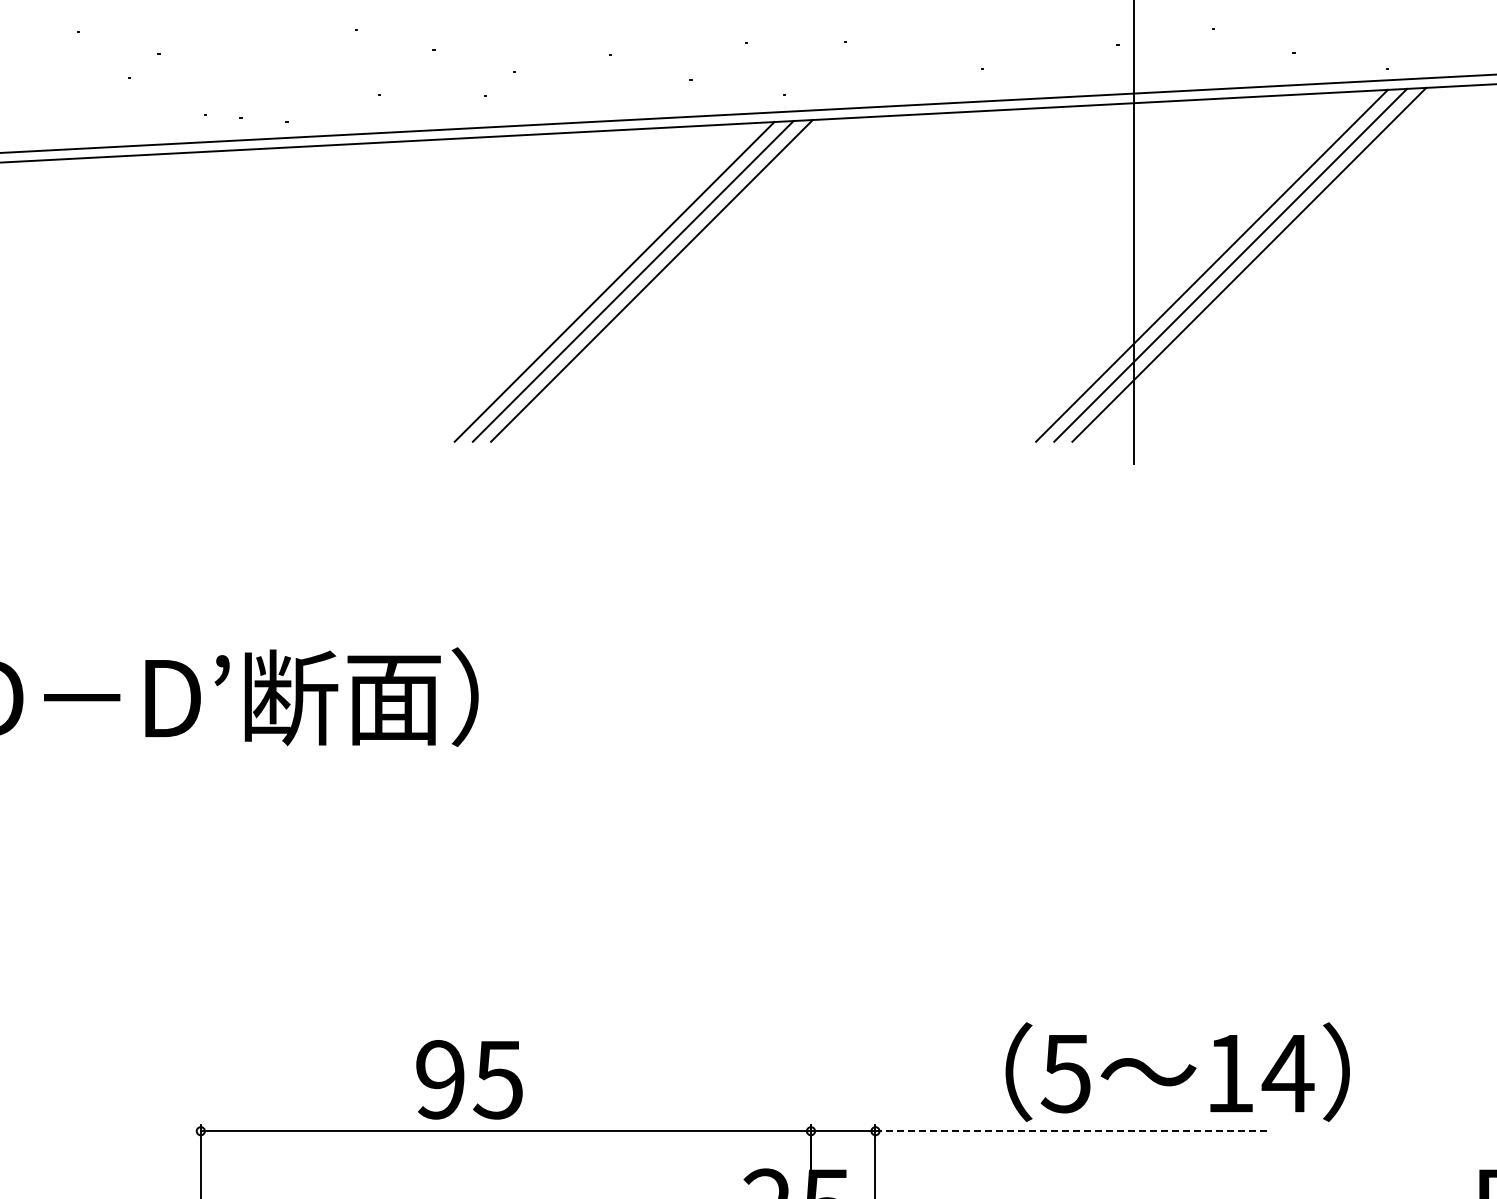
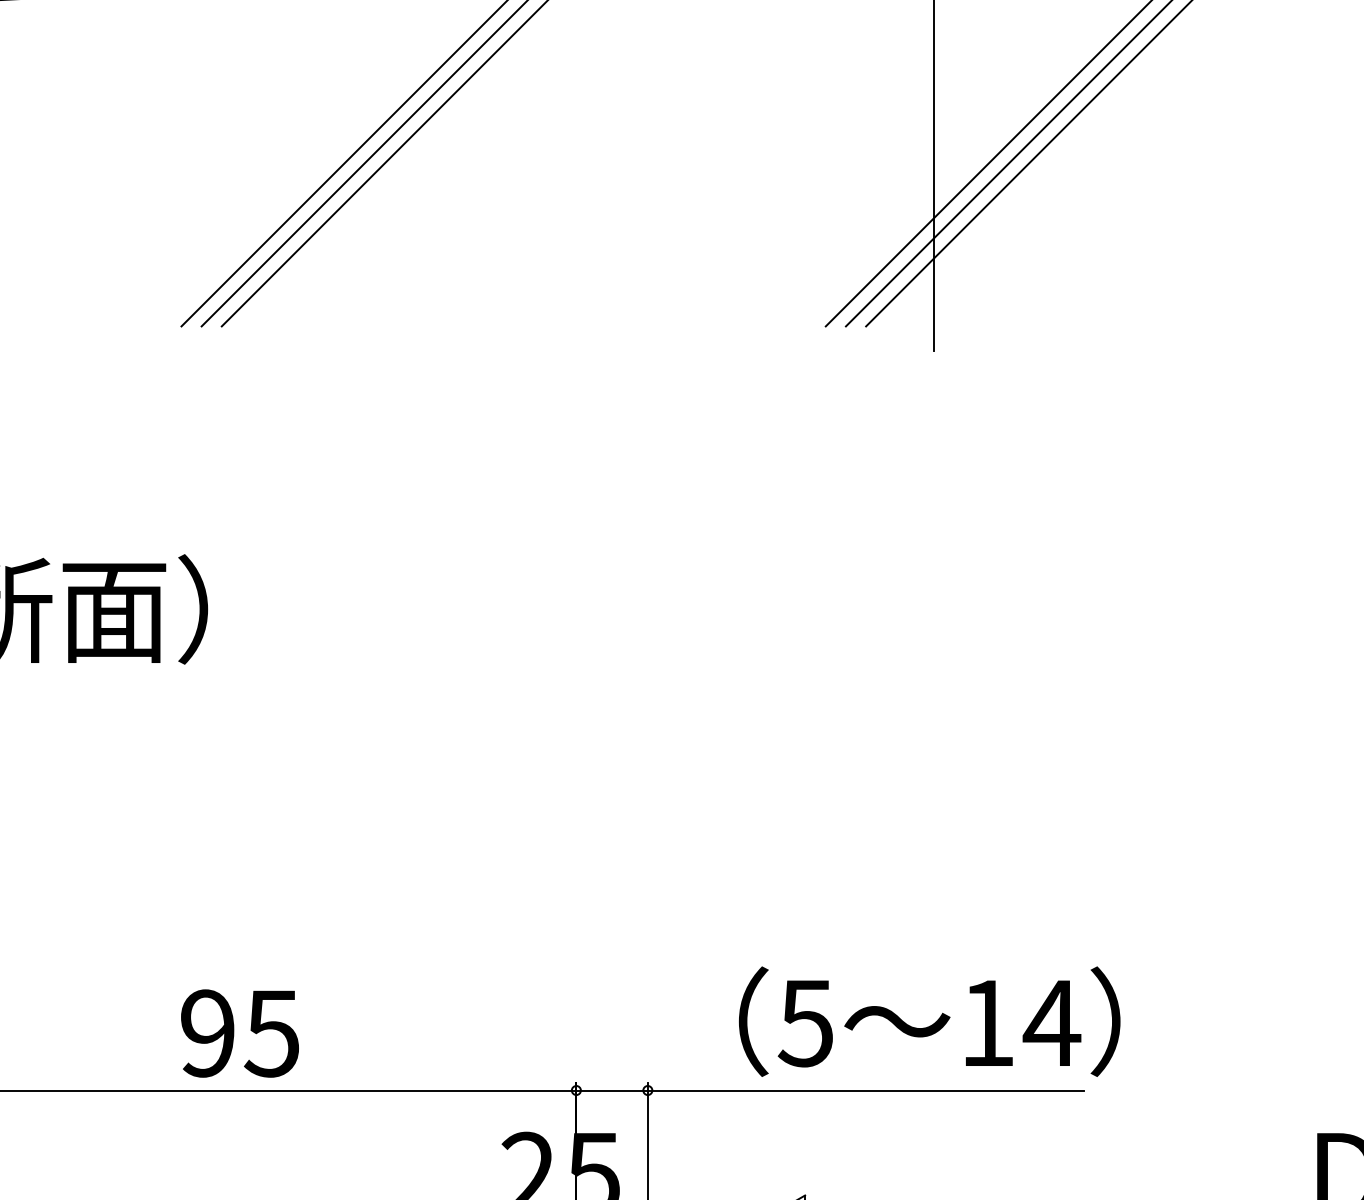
text: (1177, 1071) -> (929, 1021), moved
text: (469, 1079) -> (240, 1033), moved
line: (1072, 1131) -> (866, 1090), dashed -> solid

